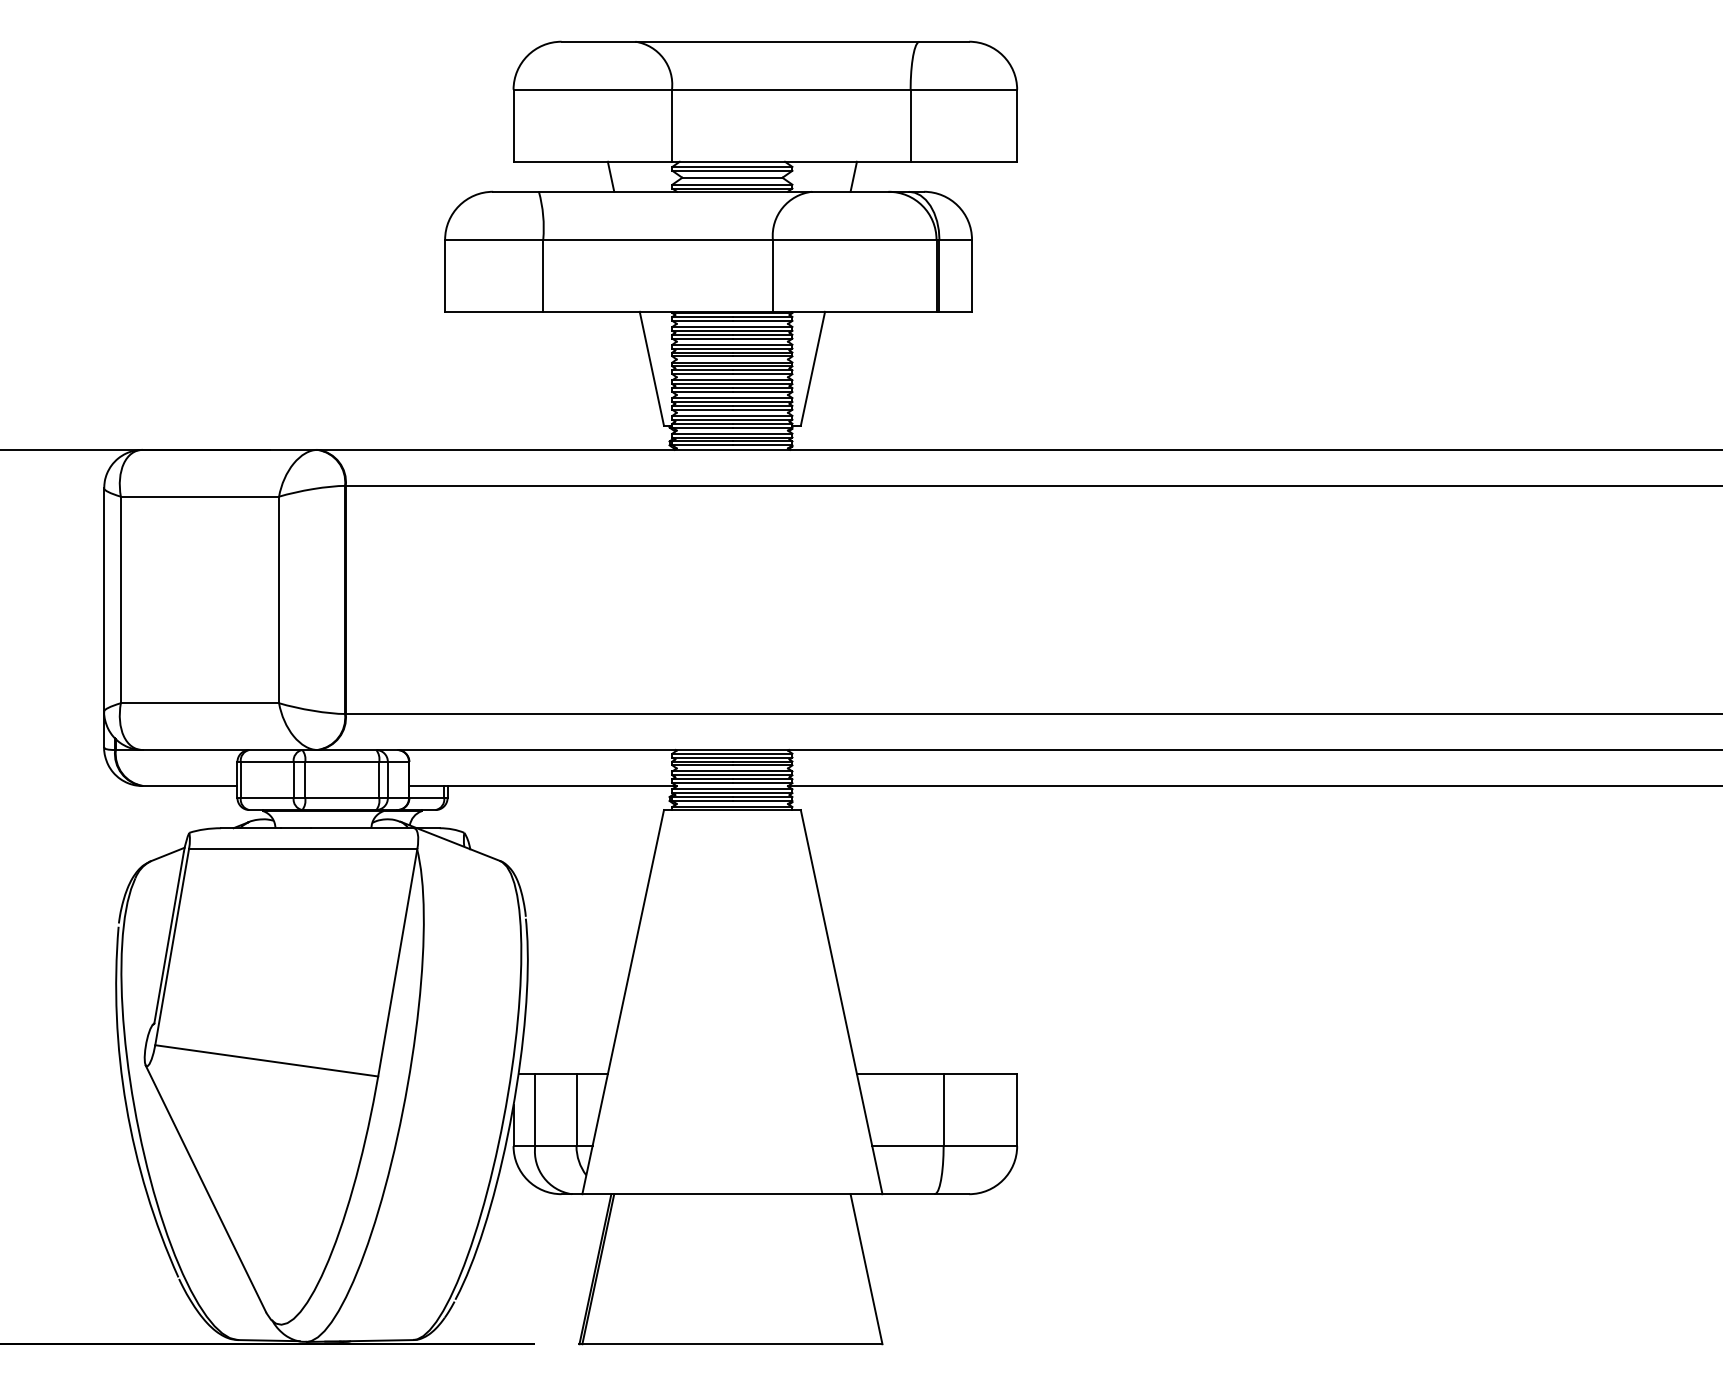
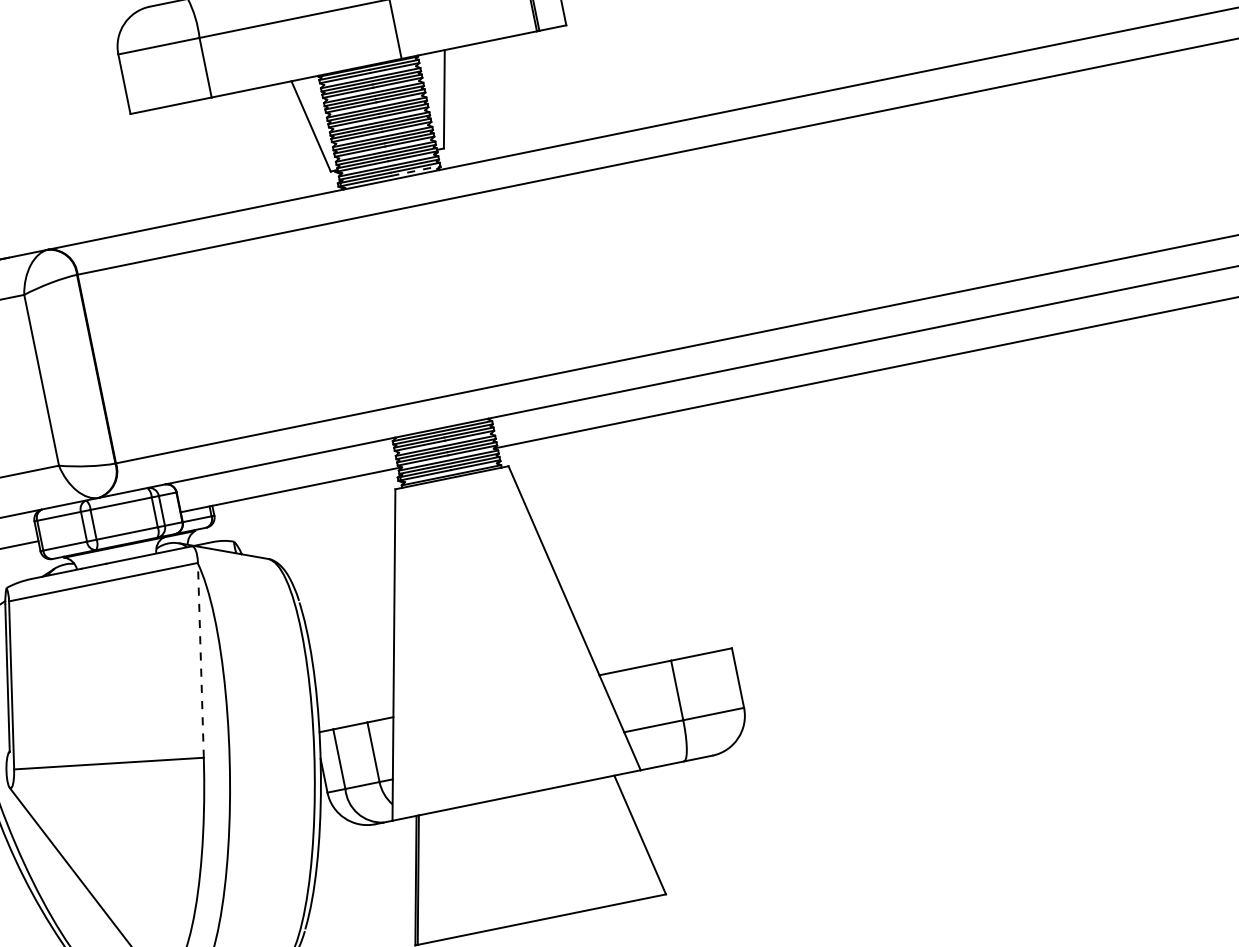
line: (762, 445) -> (415, 171), solid -> dashed
line: (397, 962) -> (200, 660), solid -> dashed

